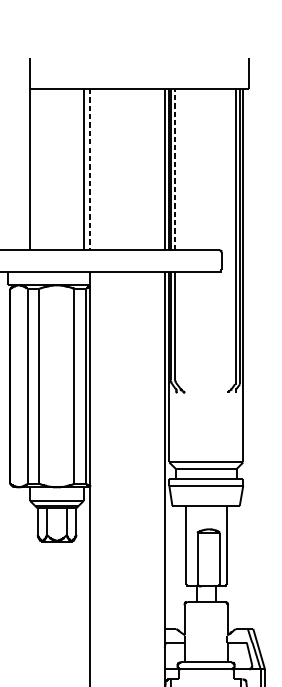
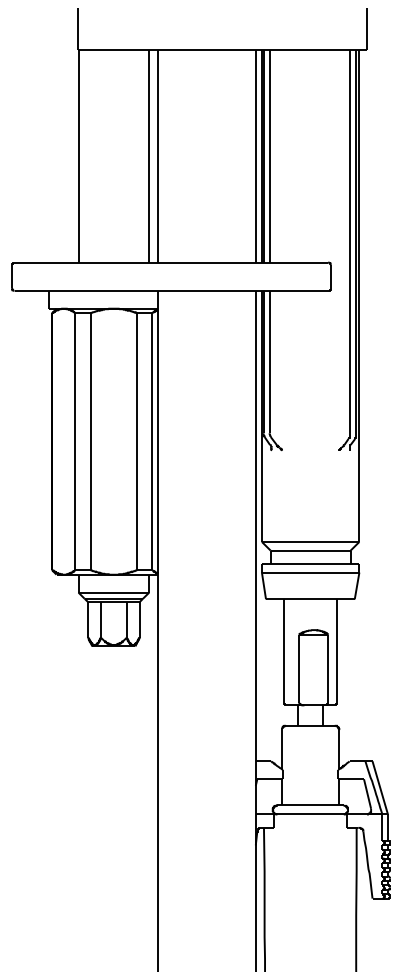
line: (90, 169) -> (157, 156), dashed -> solid
line: (175, 169) -> (269, 155), dashed -> solid

